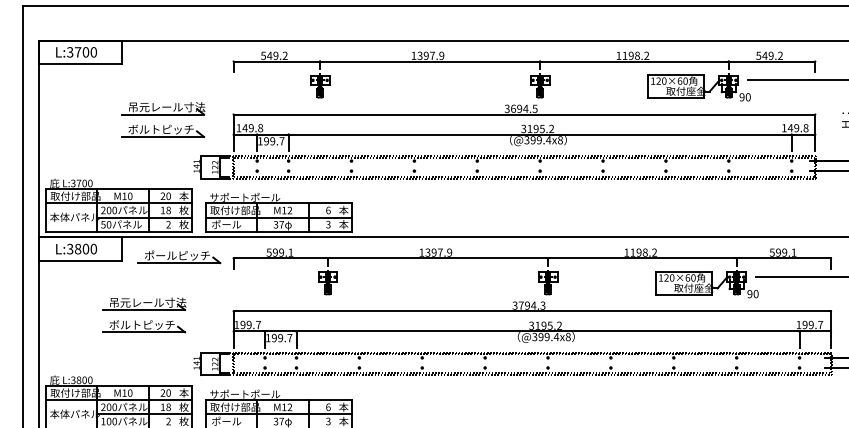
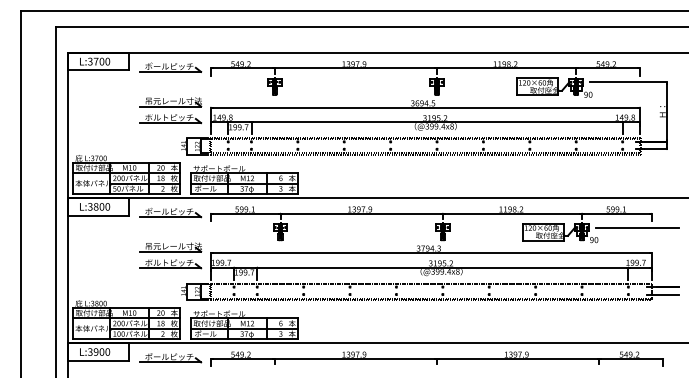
part: (178, 60) -> (170, 67), added
part: (162, 119) -> (170, 110), moved
part: (143, 315) -> (170, 255), moved

